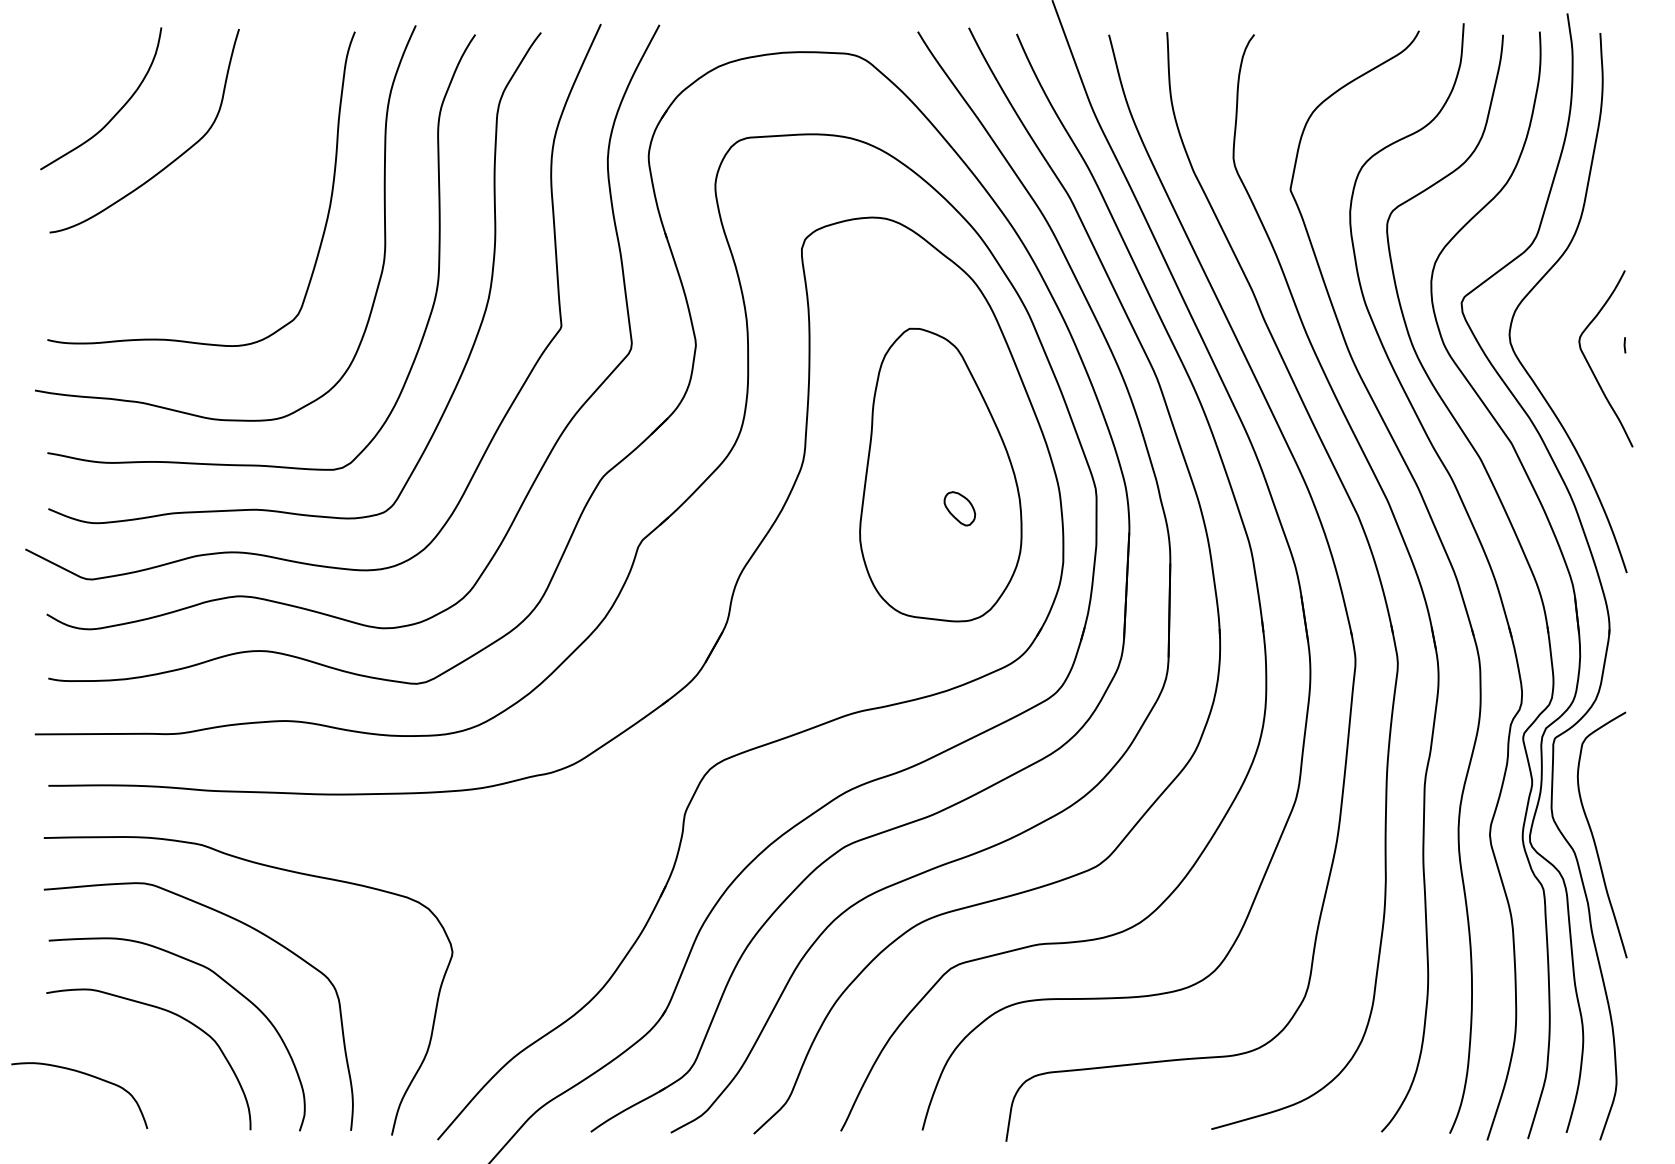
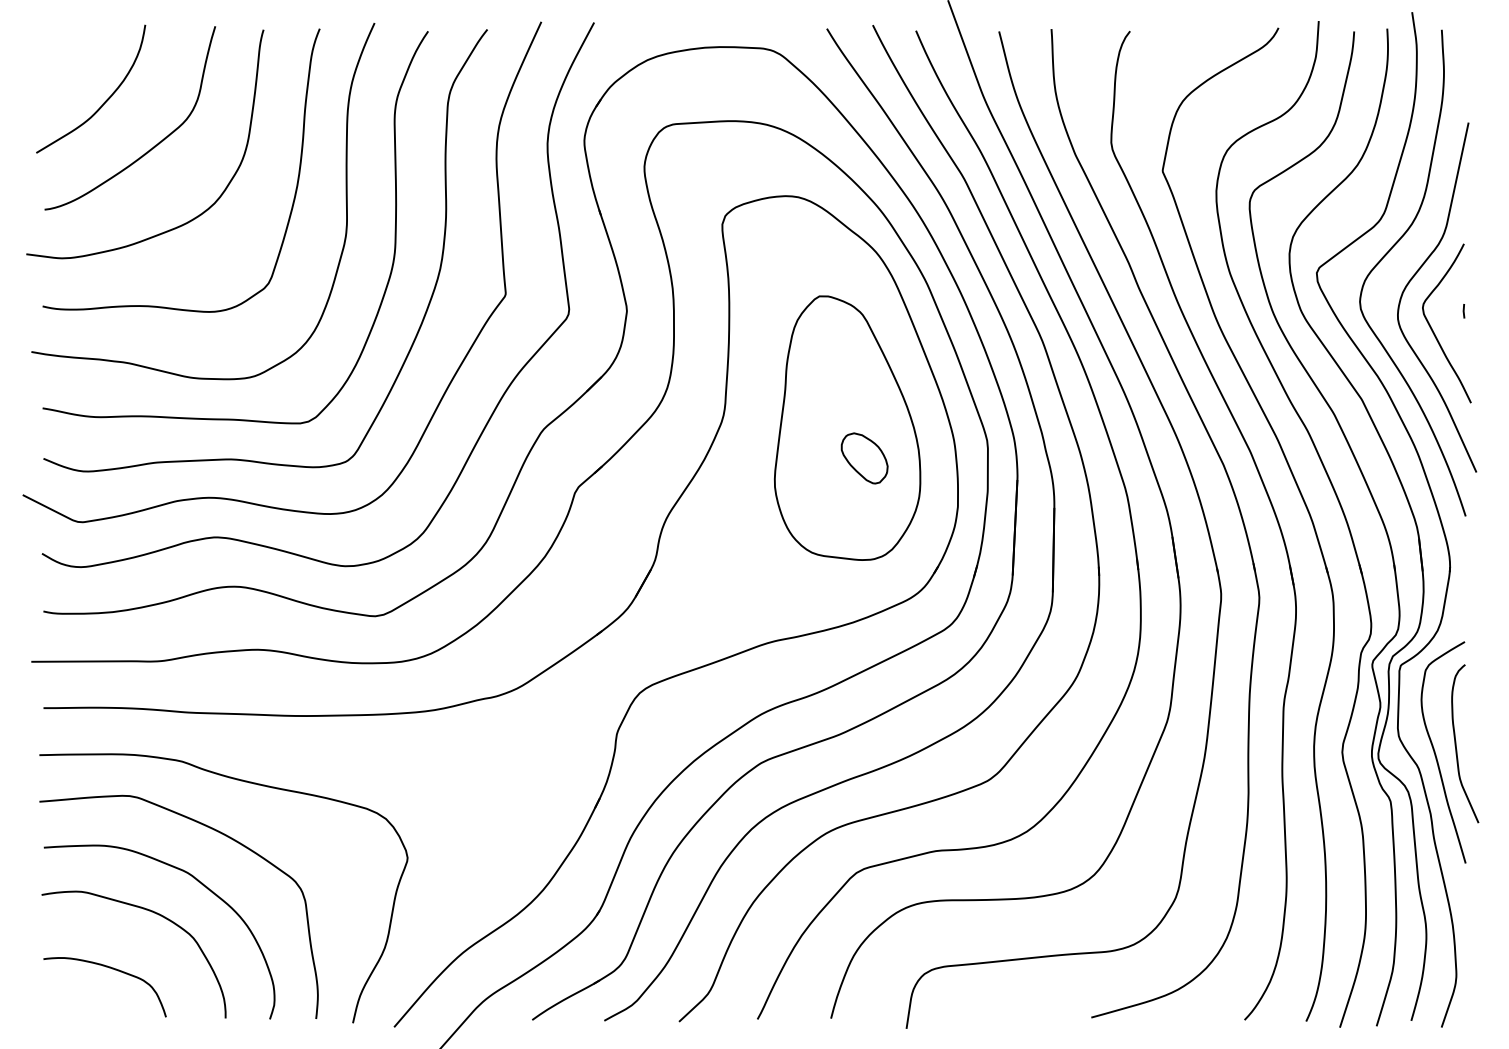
curve: (202, 248) -> (182, 224), added
curve: (1567, 310) -> (1412, 279), added
part: (959, 508) -> (864, 458), size x1.67
curve: (1616, 825) -> (1456, 743), added
curve: (83, 1074) -> (108, 968), moved

